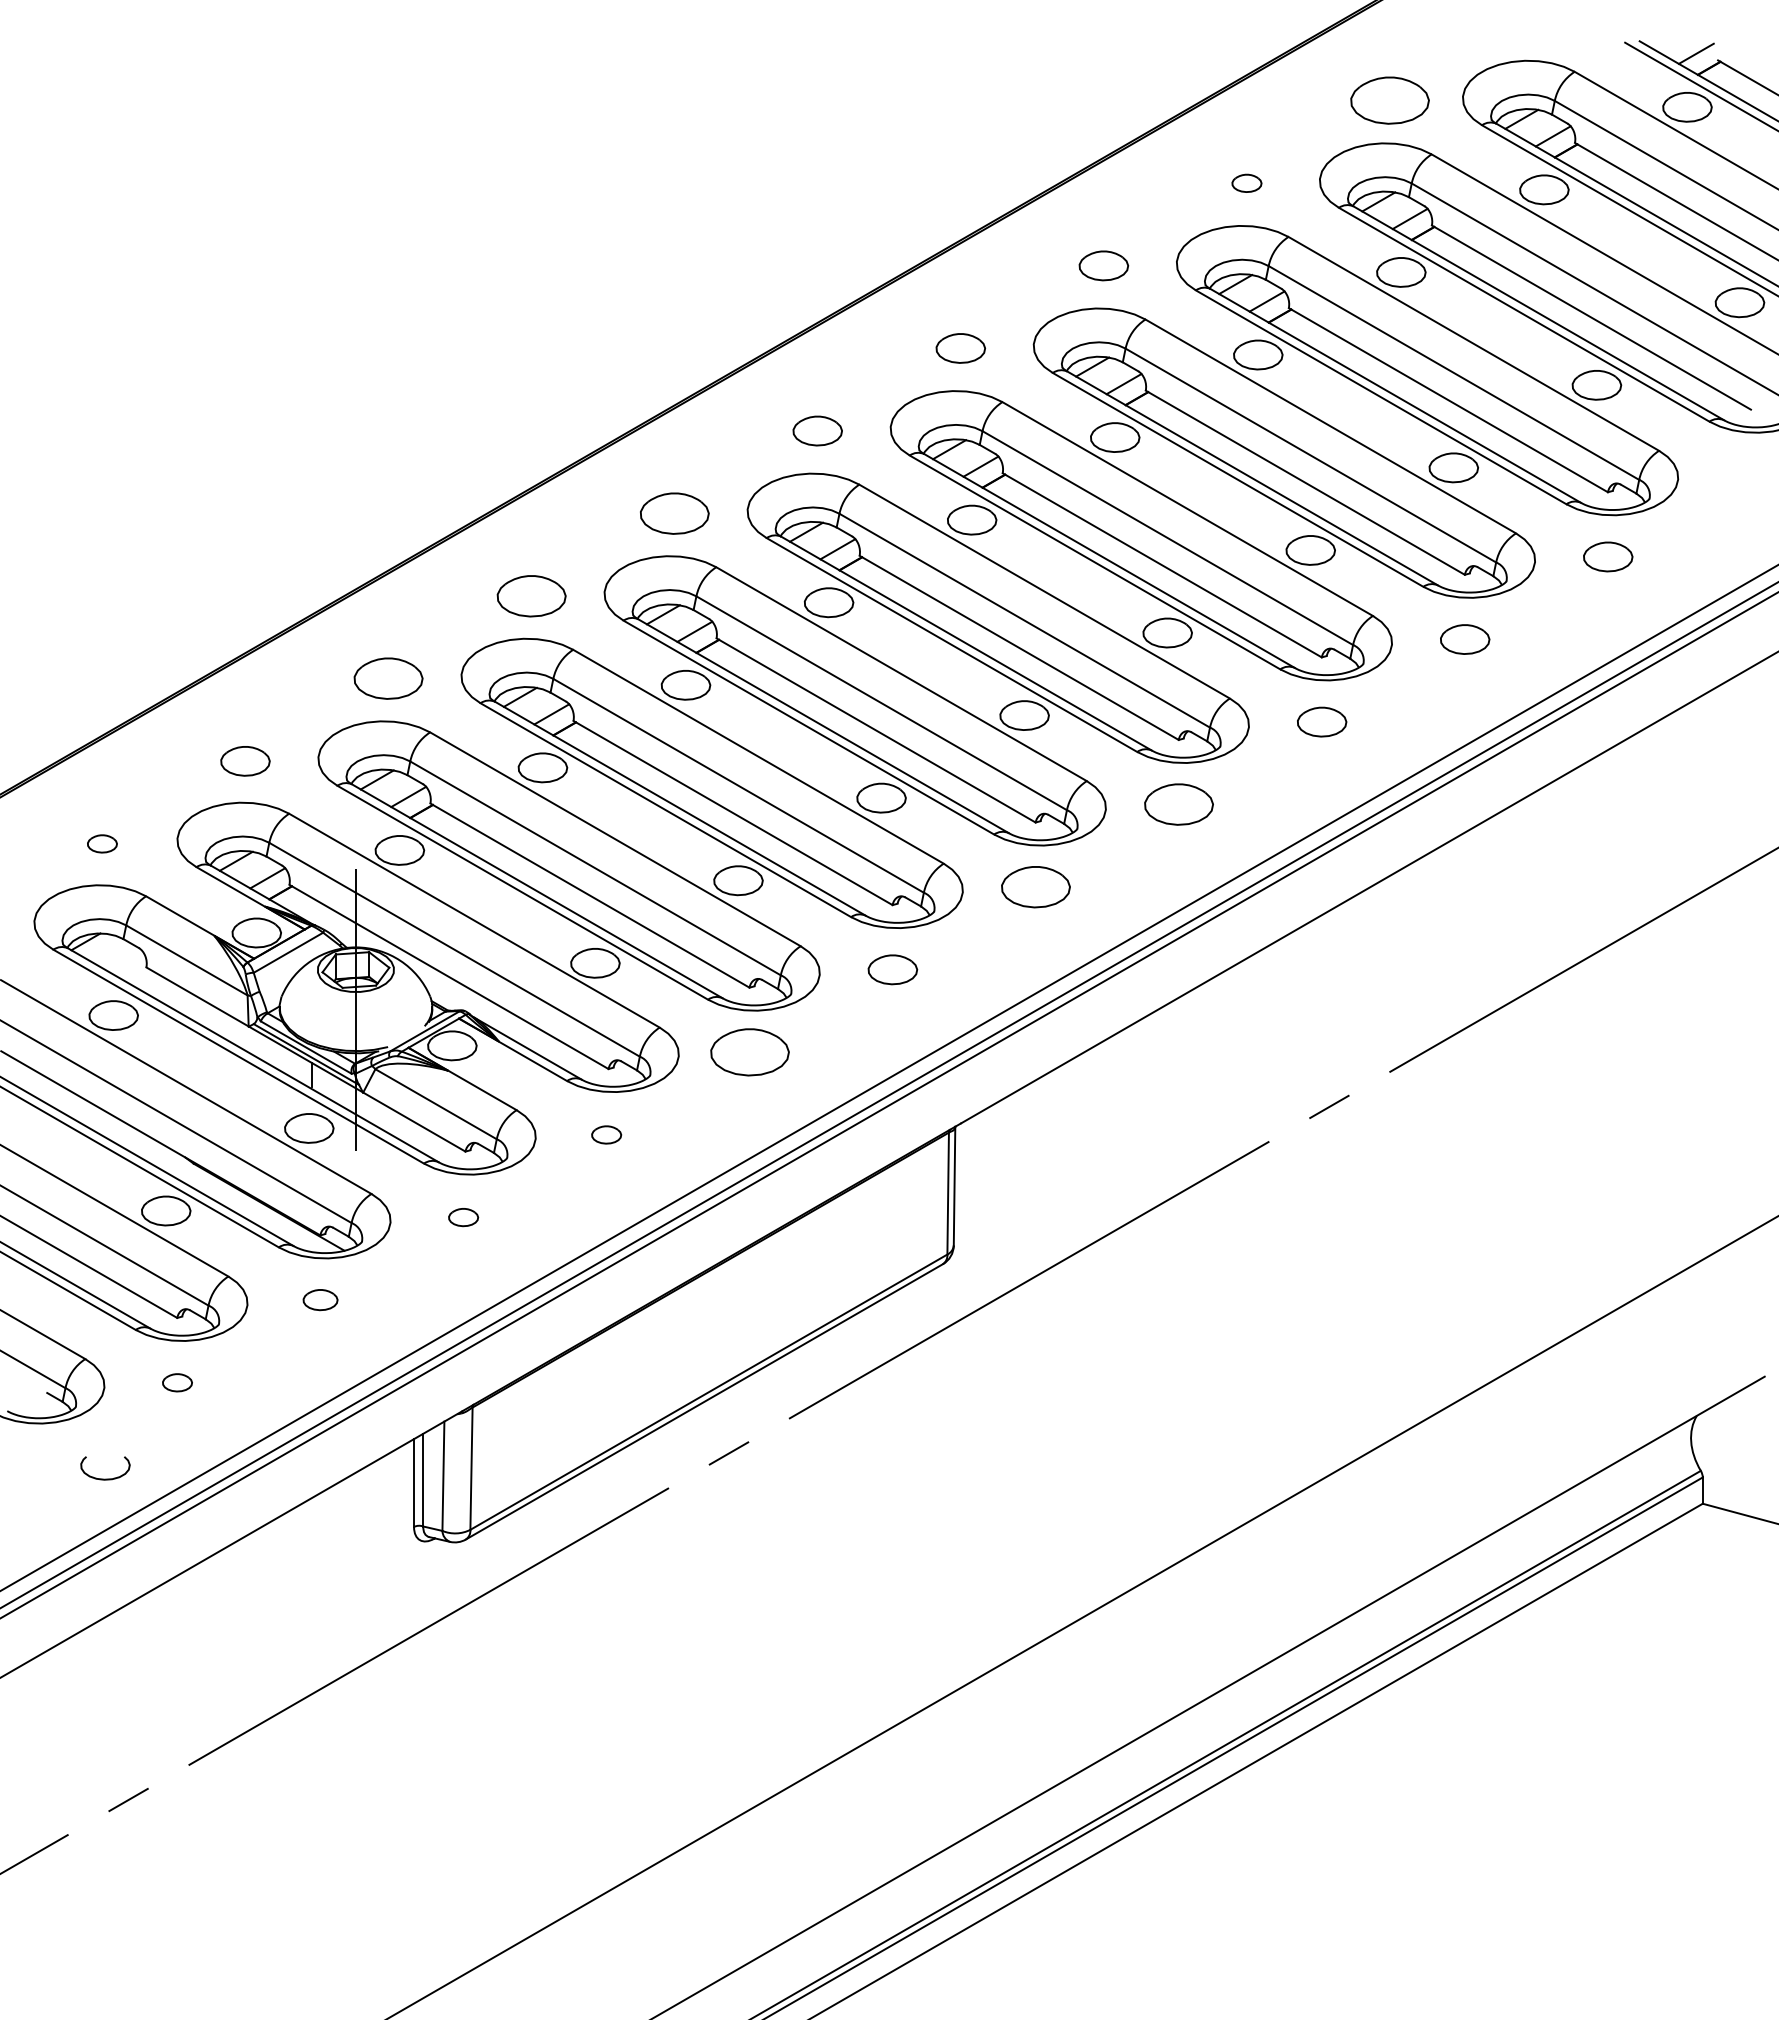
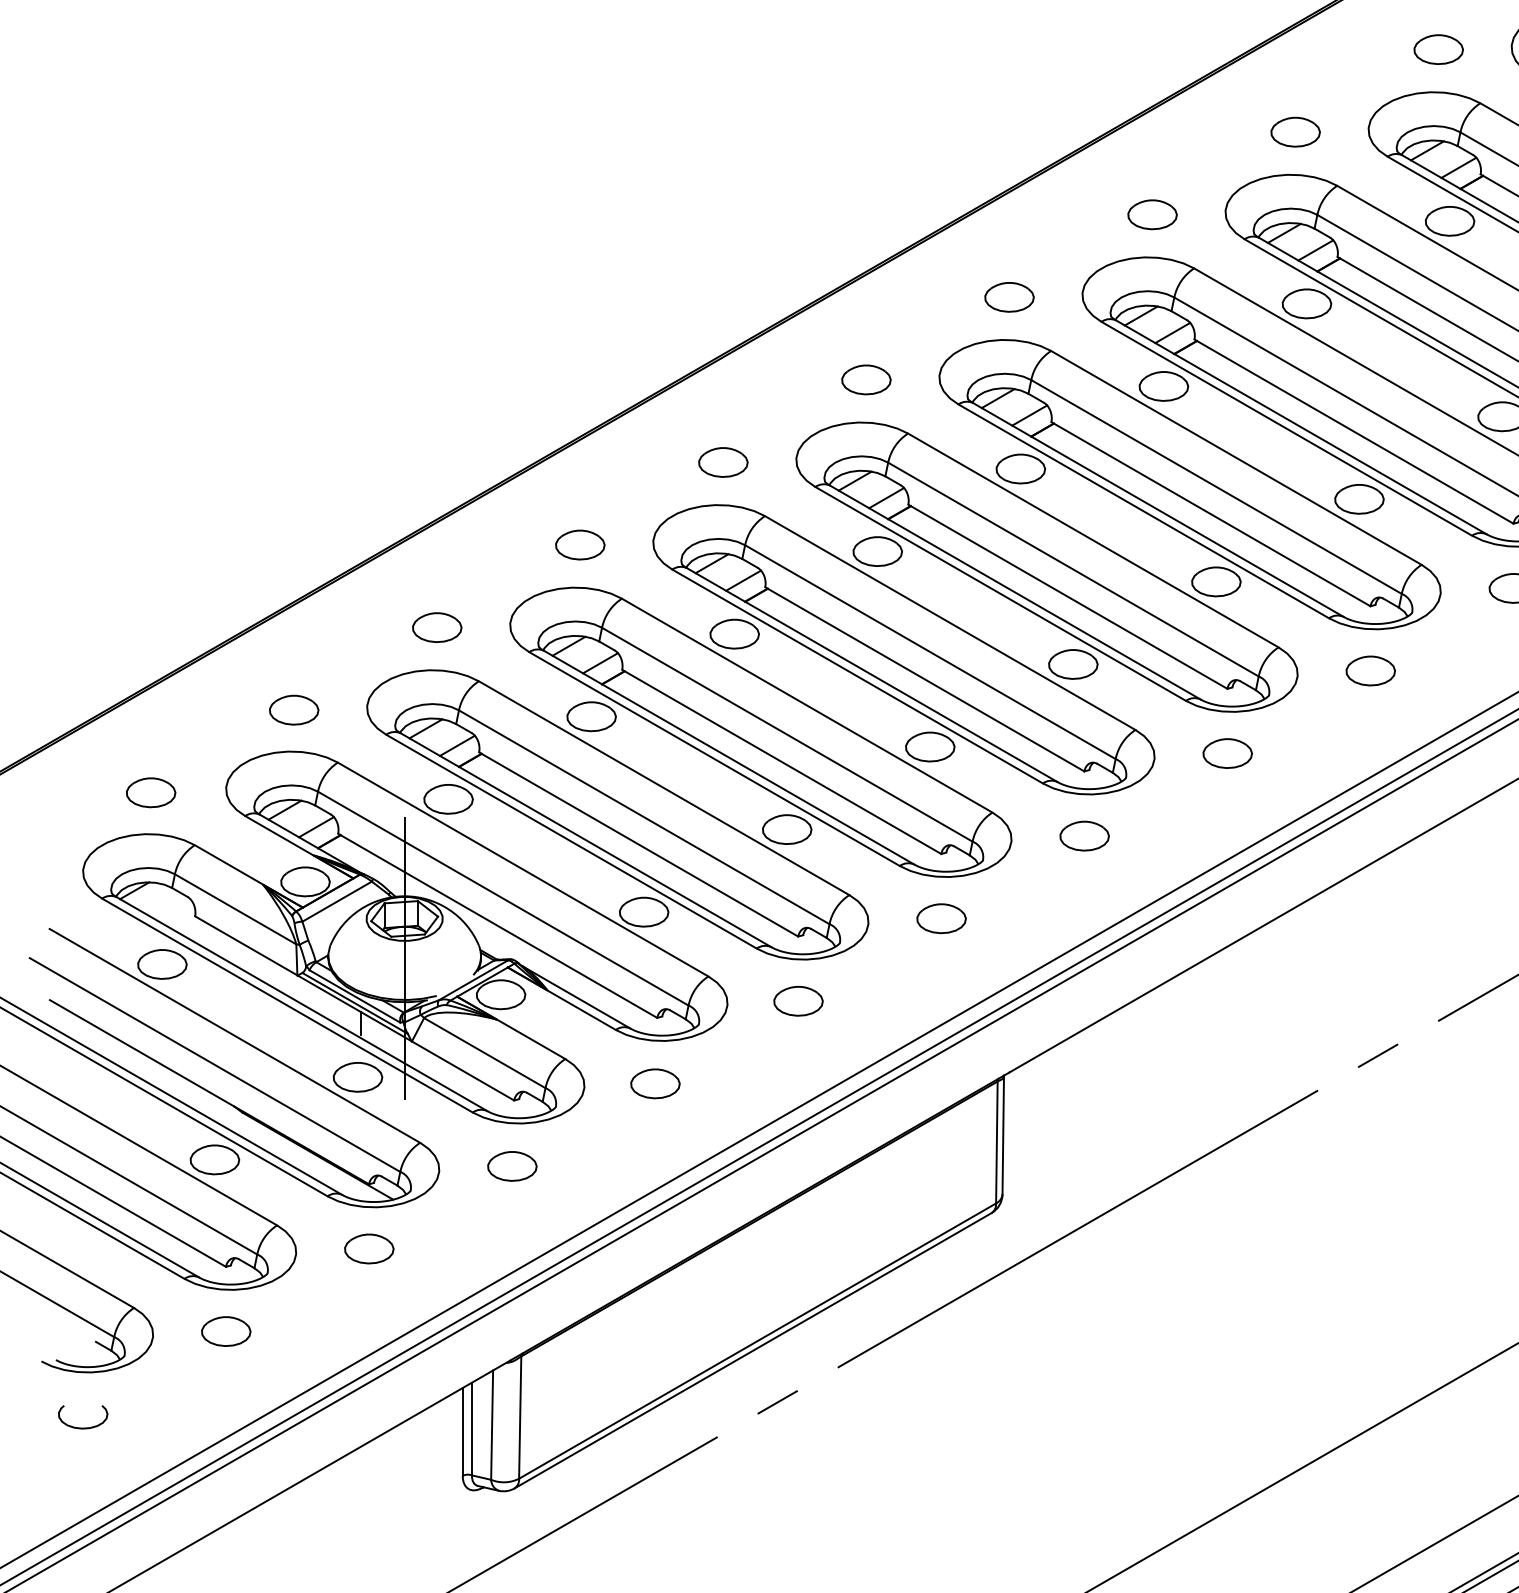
part: (1389, 100) -> (1438, 49), size x0.62
part: (1246, 183) -> (1295, 132), size x1.67
part: (674, 513) -> (723, 462), size x0.71
part: (531, 595) -> (580, 544), size x0.71
part: (388, 678) -> (437, 627), size x0.71
part: (1178, 804) -> (1227, 753), size x0.71
part: (102, 843) -> (151, 792), size x1.67
part: (1035, 887) -> (1084, 836), size x0.71
part: (749, 1052) -> (798, 1001), size x0.62
part: (606, 1134) -> (655, 1083), size x1.67
part: (463, 1217) -> (512, 1166), size x1.67
part: (320, 1299) -> (369, 1248), size x1.43
part: (177, 1382) -> (226, 1331), size x1.67
curve: (105, 1478) -> (83, 1427), moved

